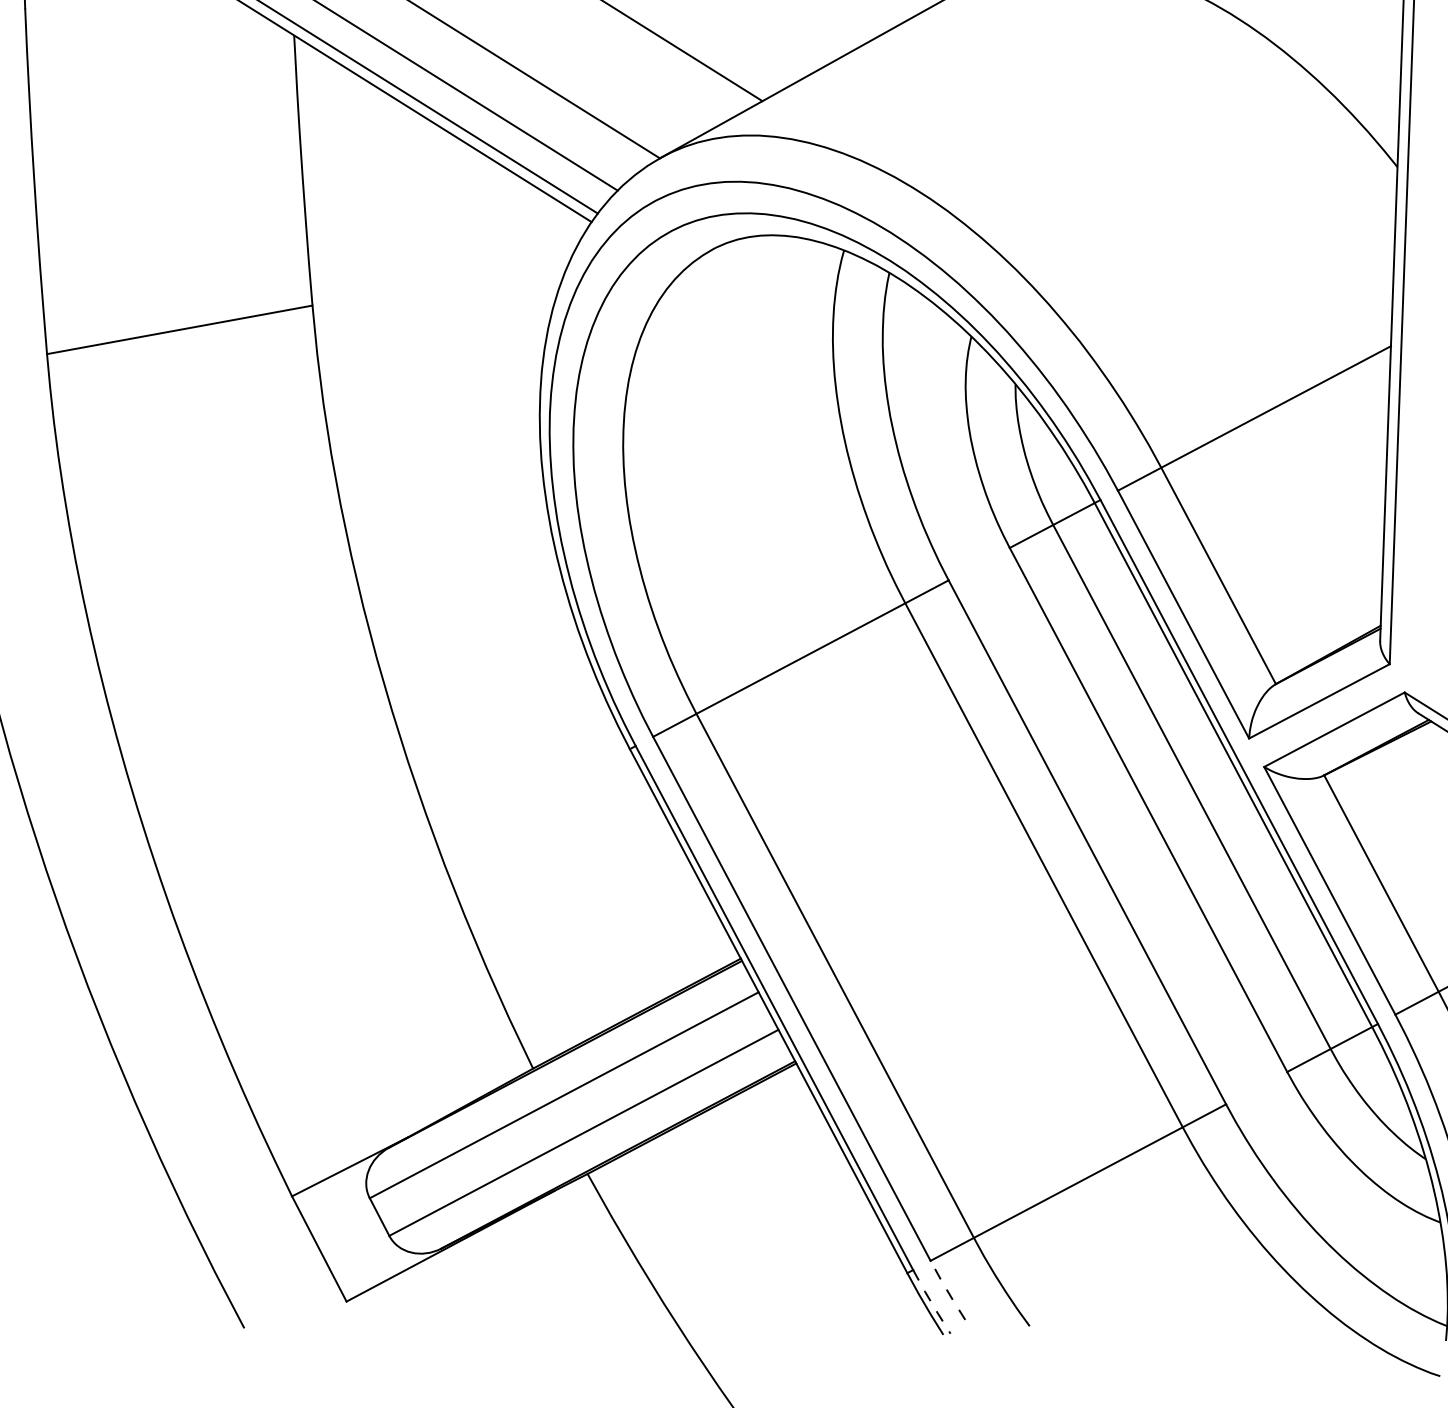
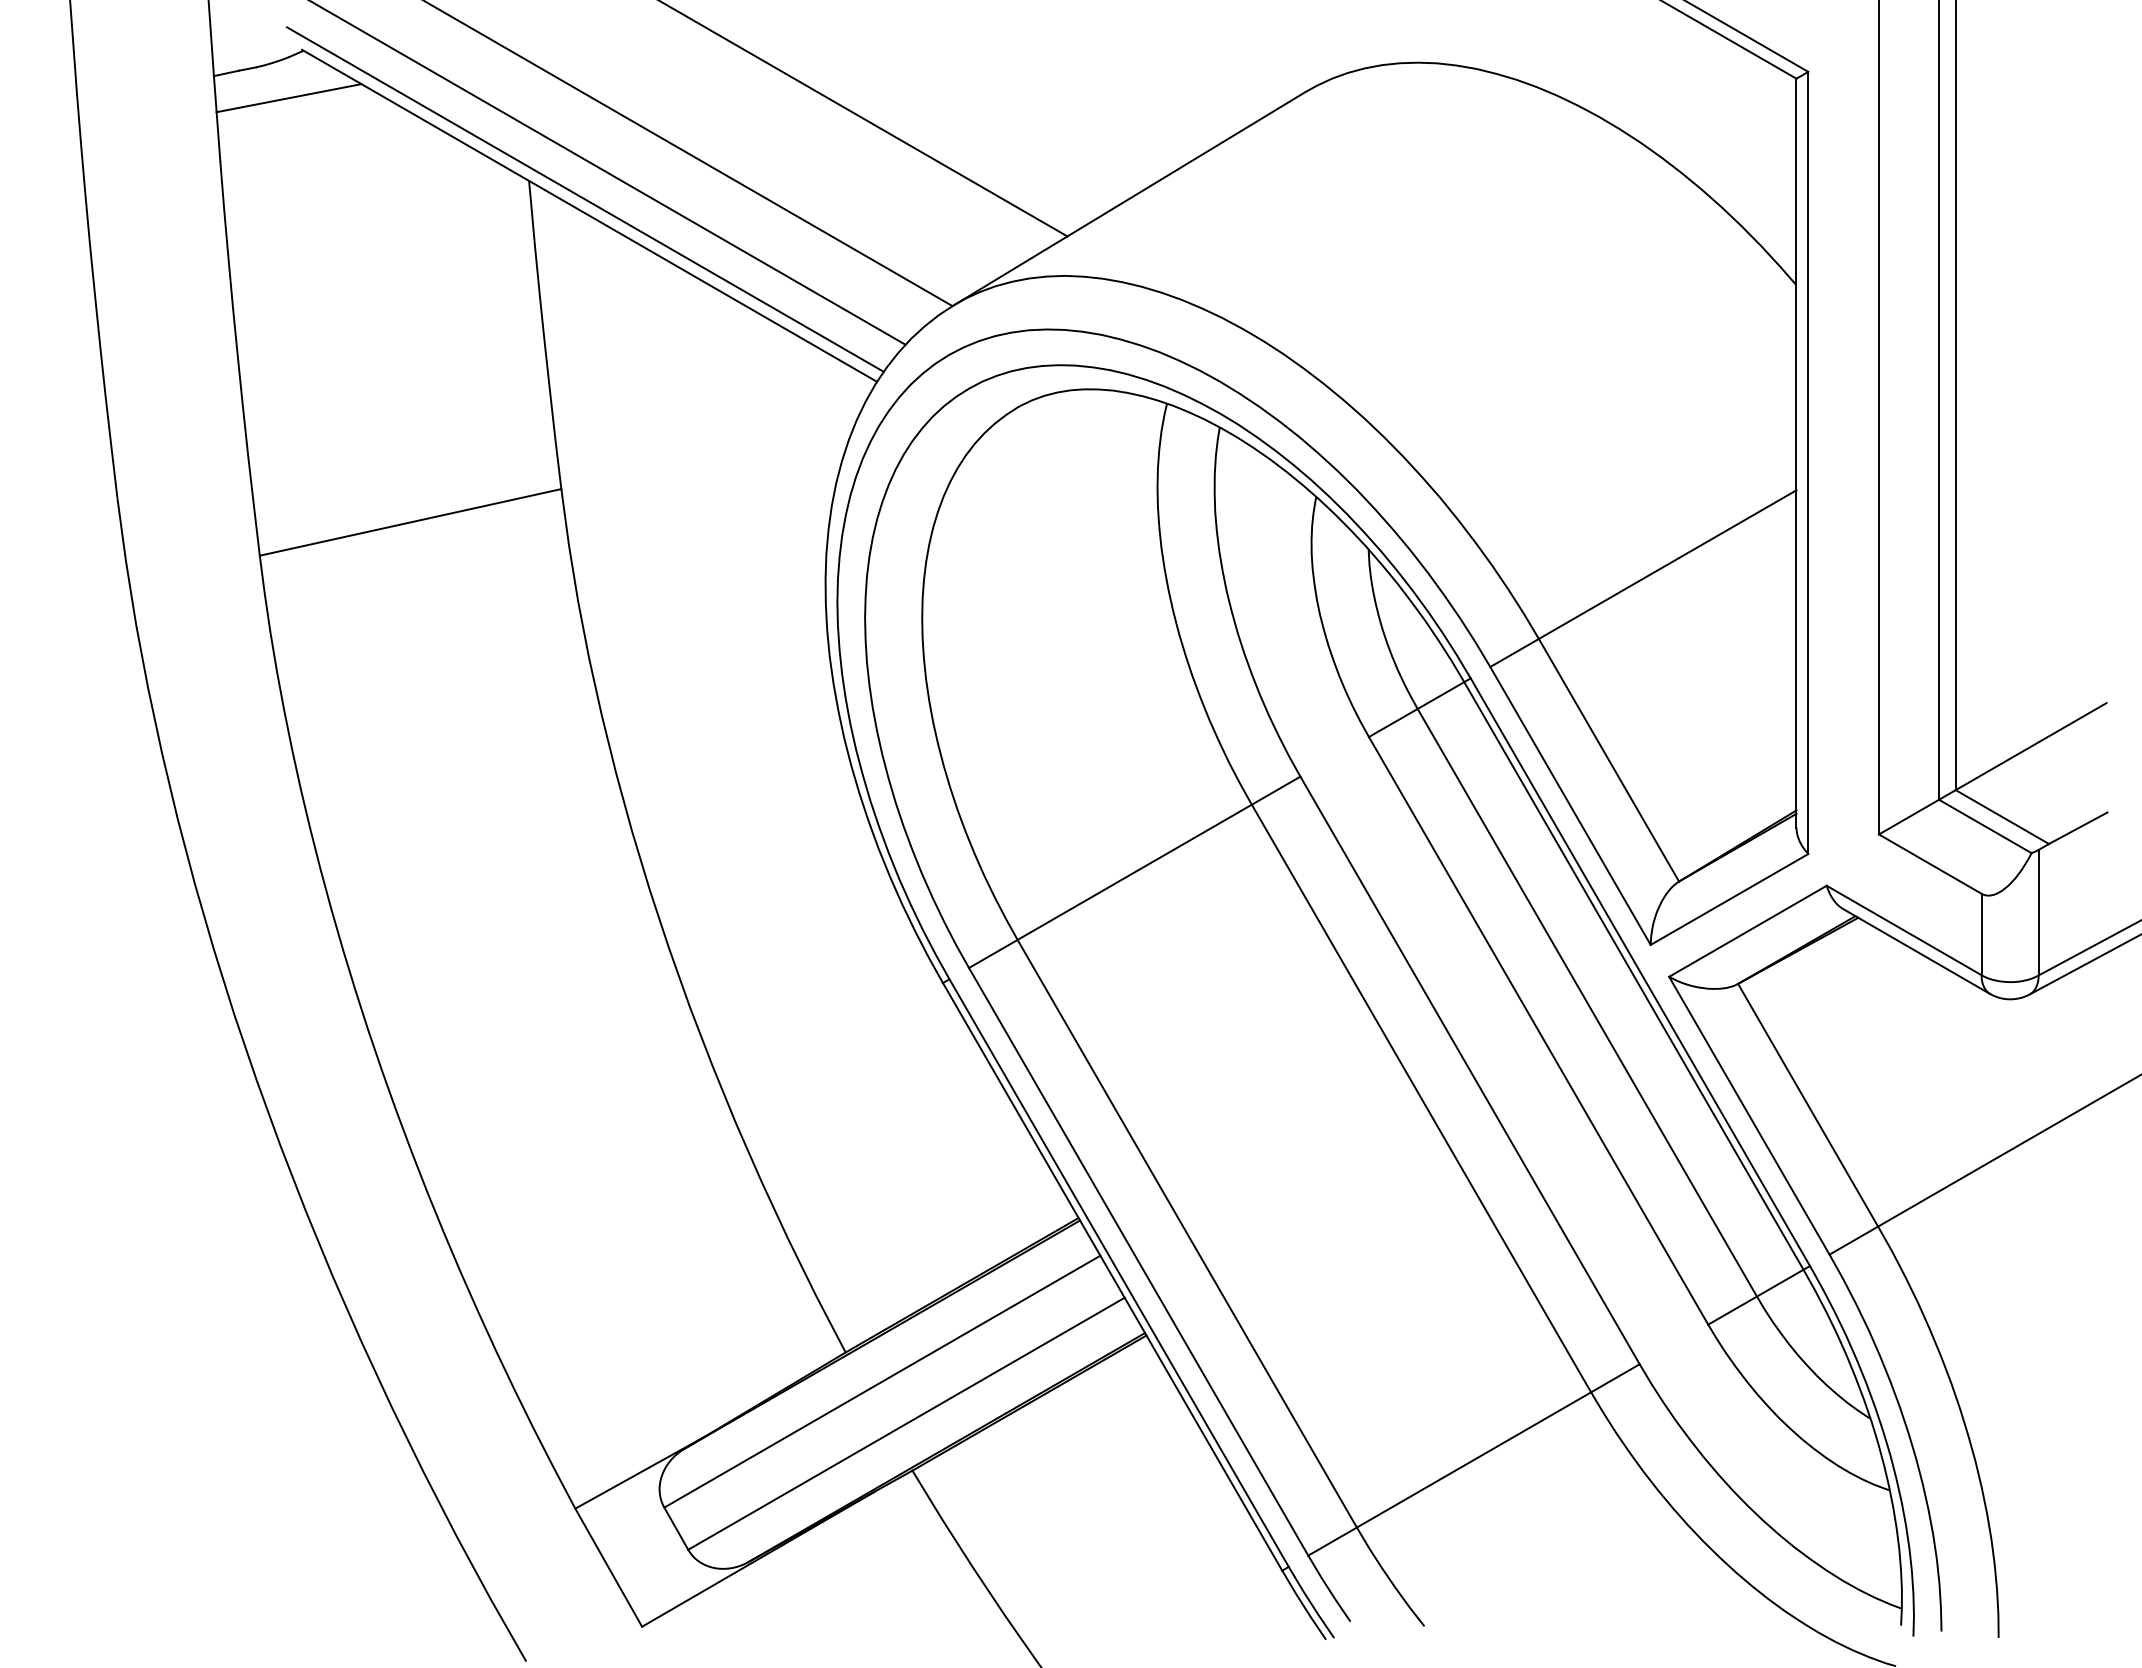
line: (947, 1290) -> (1328, 1588), dashed -> solid
line: (931, 1302) -> (1311, 1603), dashed -> solid

